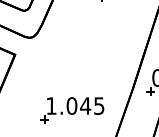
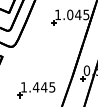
text: (70, 106) -> (35, 87), 1.045 -> 1.445

